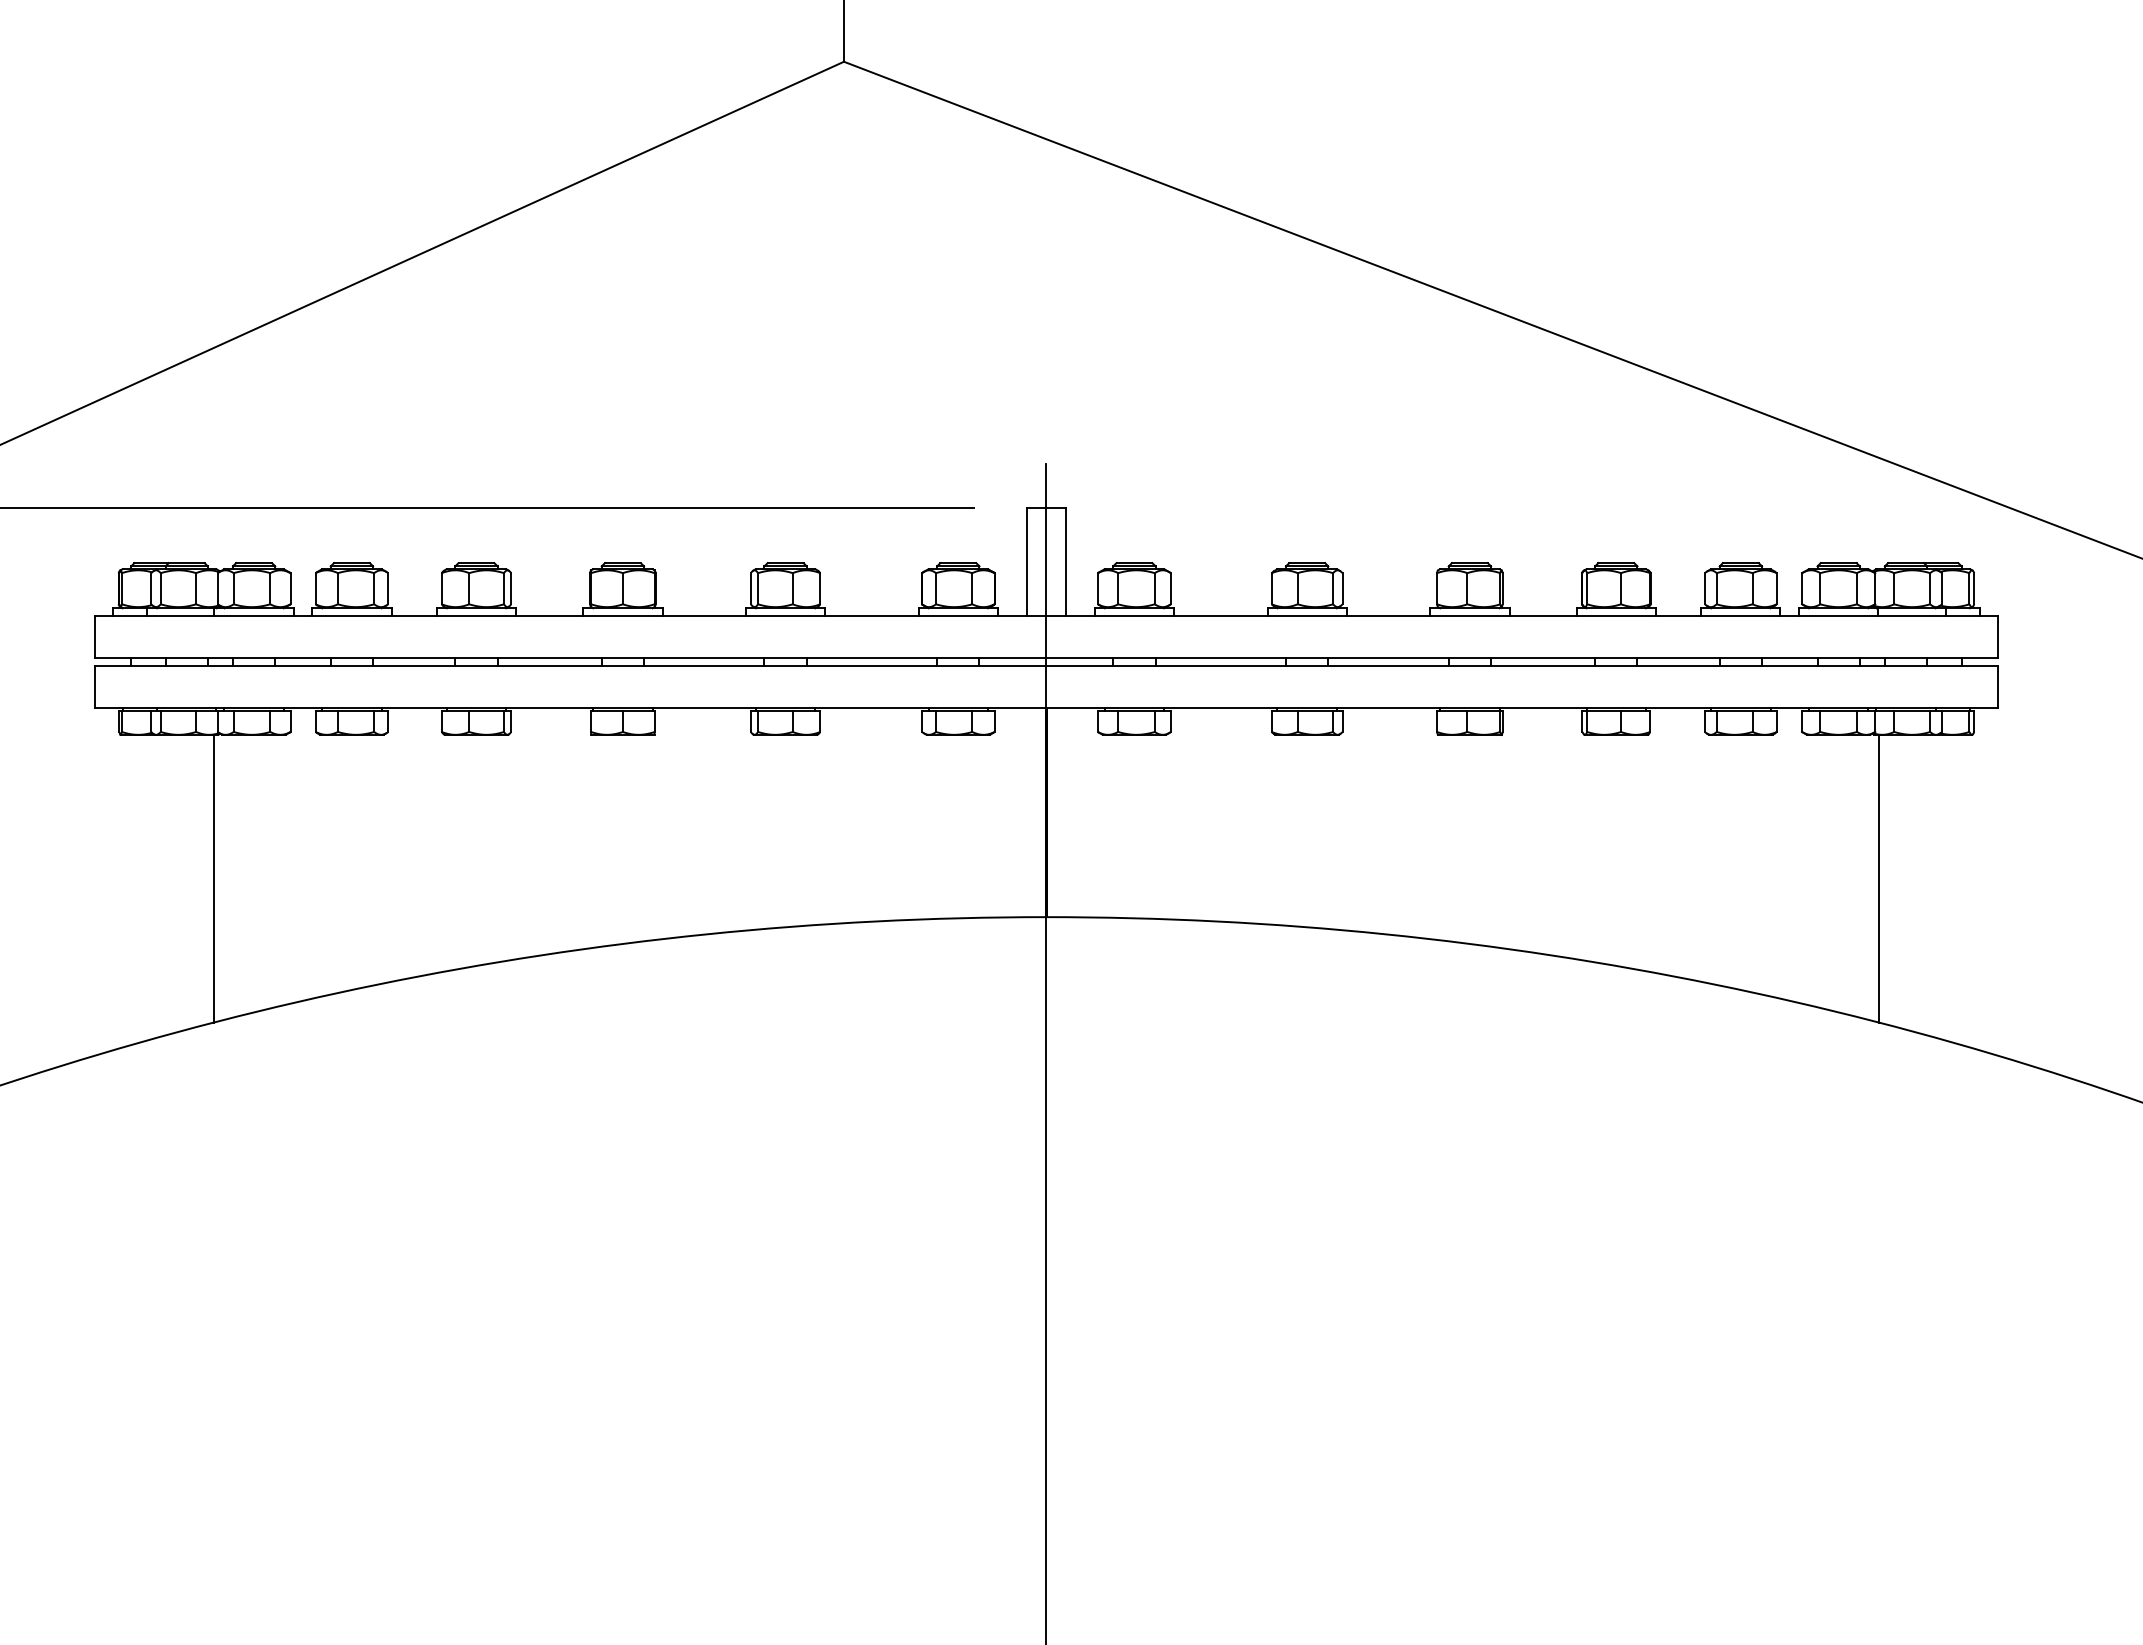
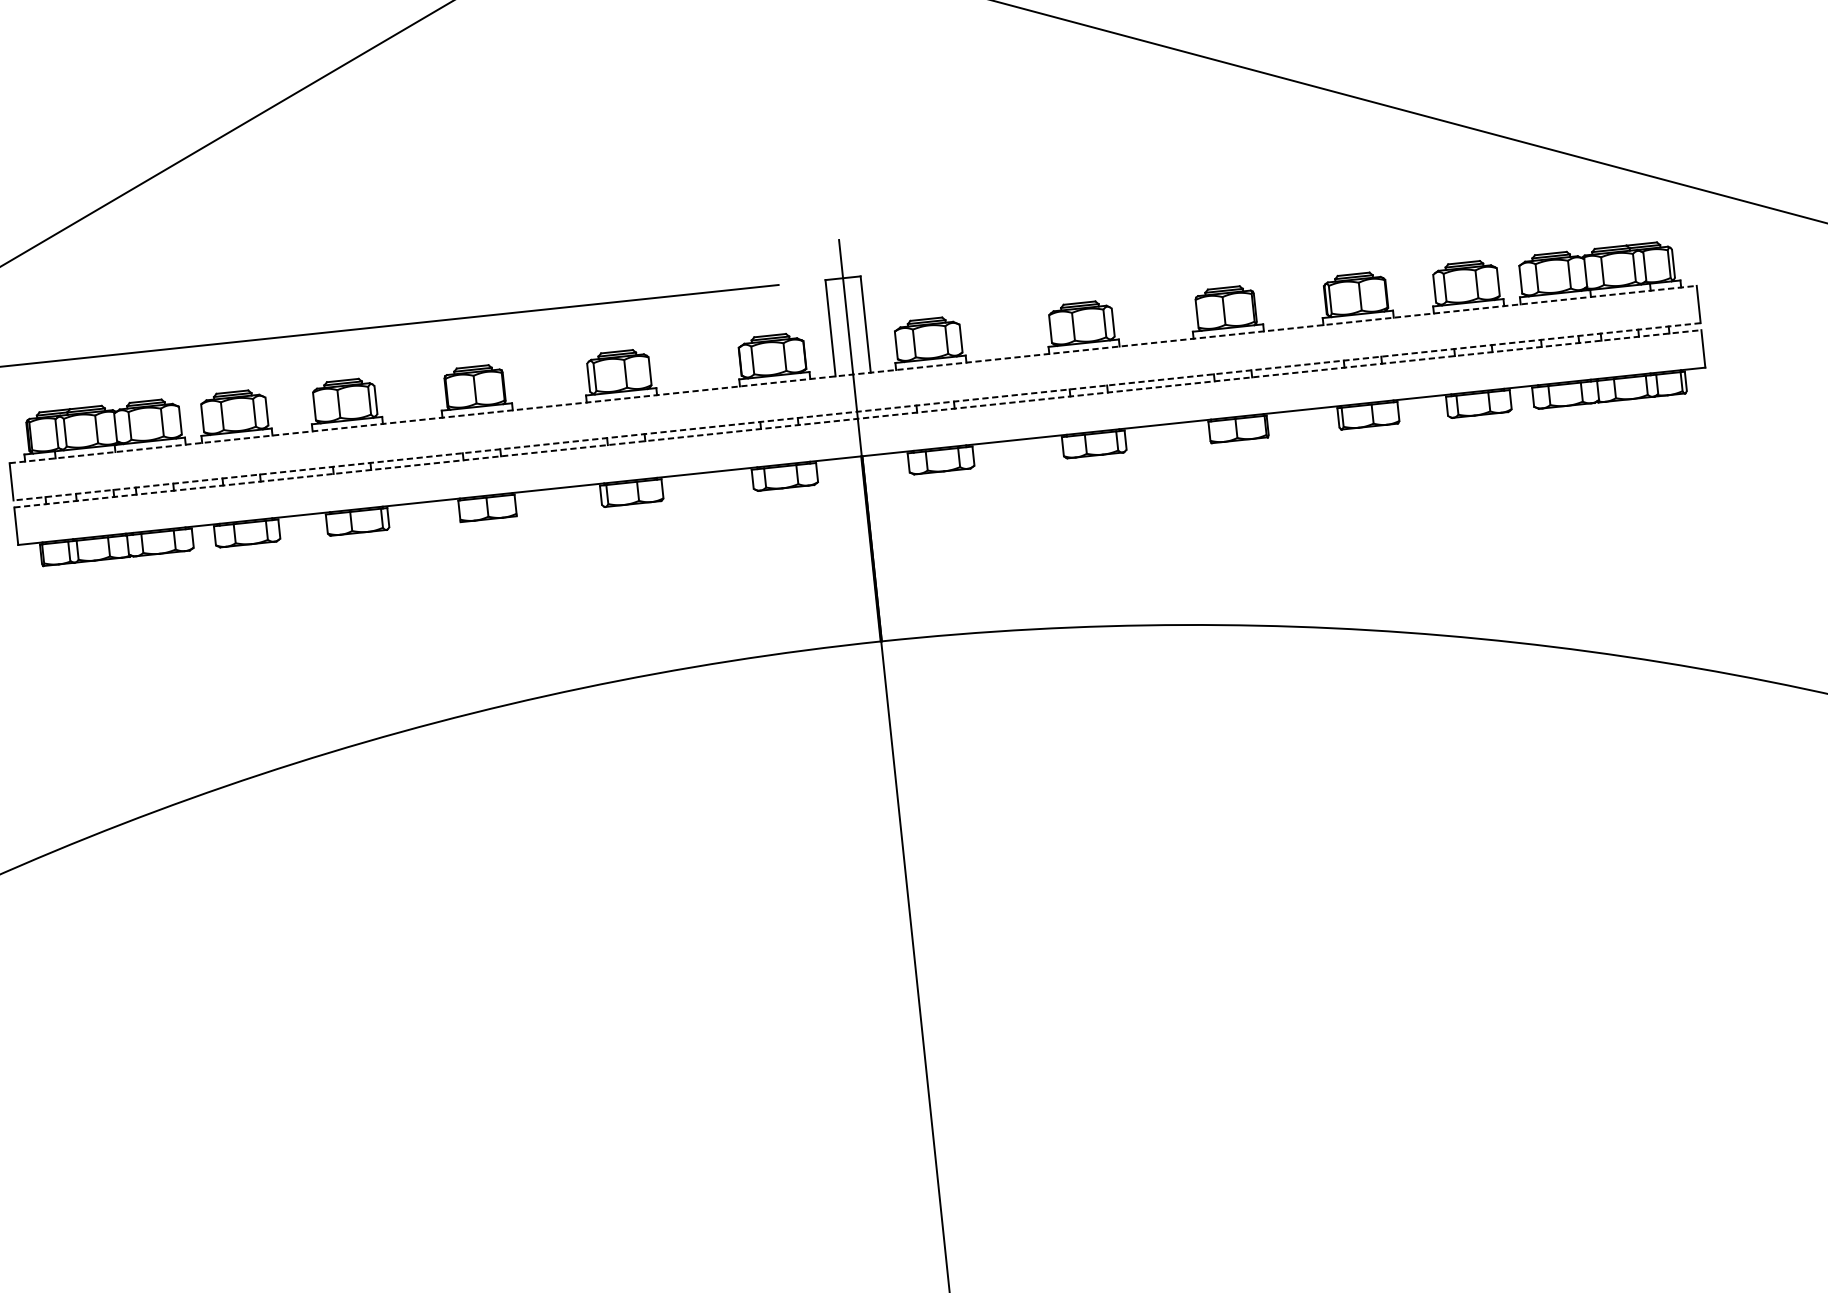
line: (1046, 616) -> (853, 374), solid -> dashed
line: (1045, 658) -> (856, 412), solid -> dashed
line: (1046, 666) -> (857, 419), solid -> dashed
line: (214, 878) -> (139, 684), removed
line: (1878, 878) -> (1615, 529), removed

